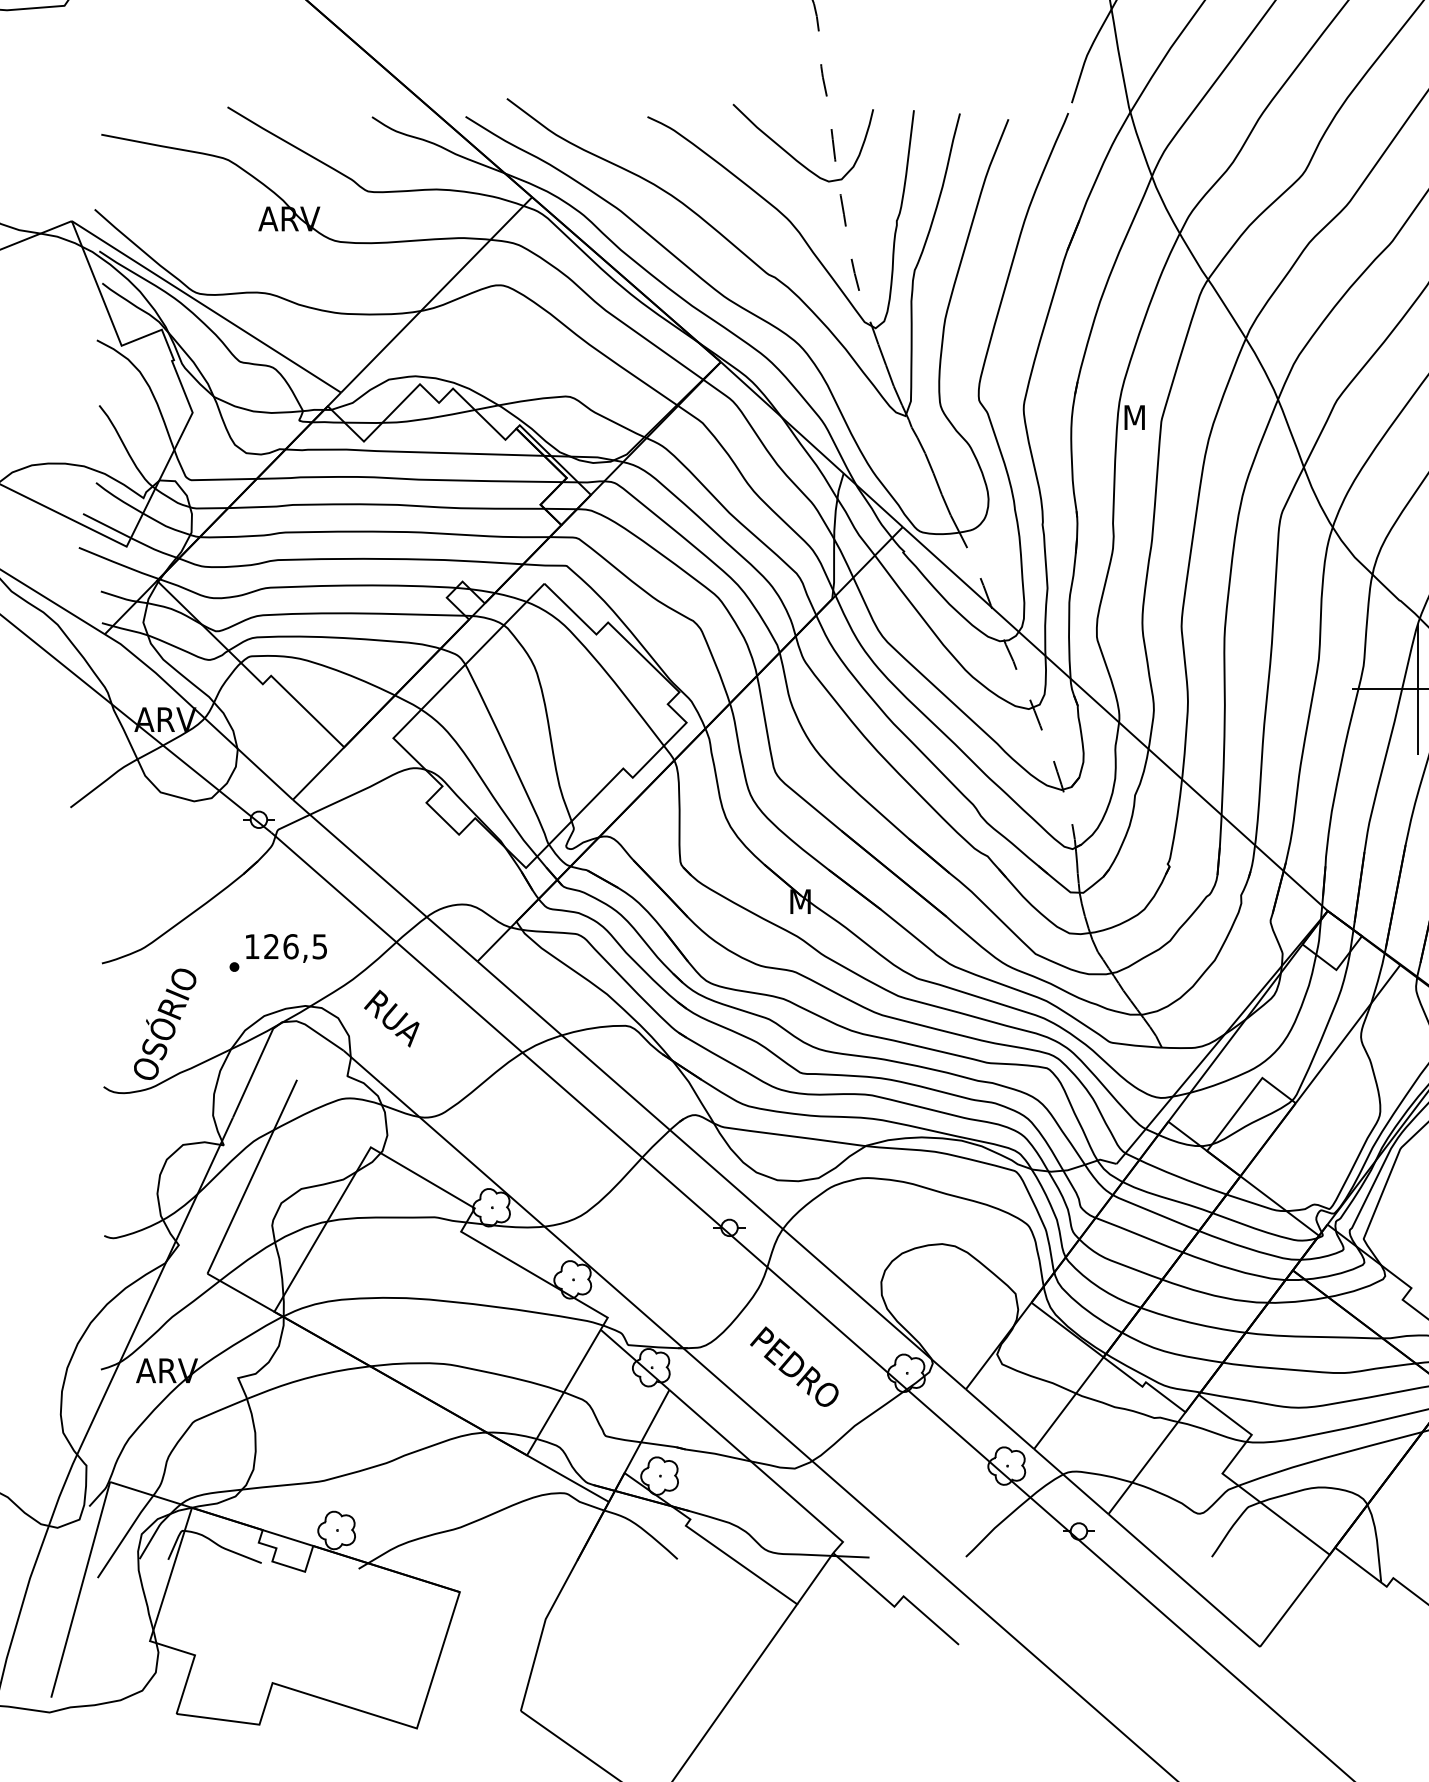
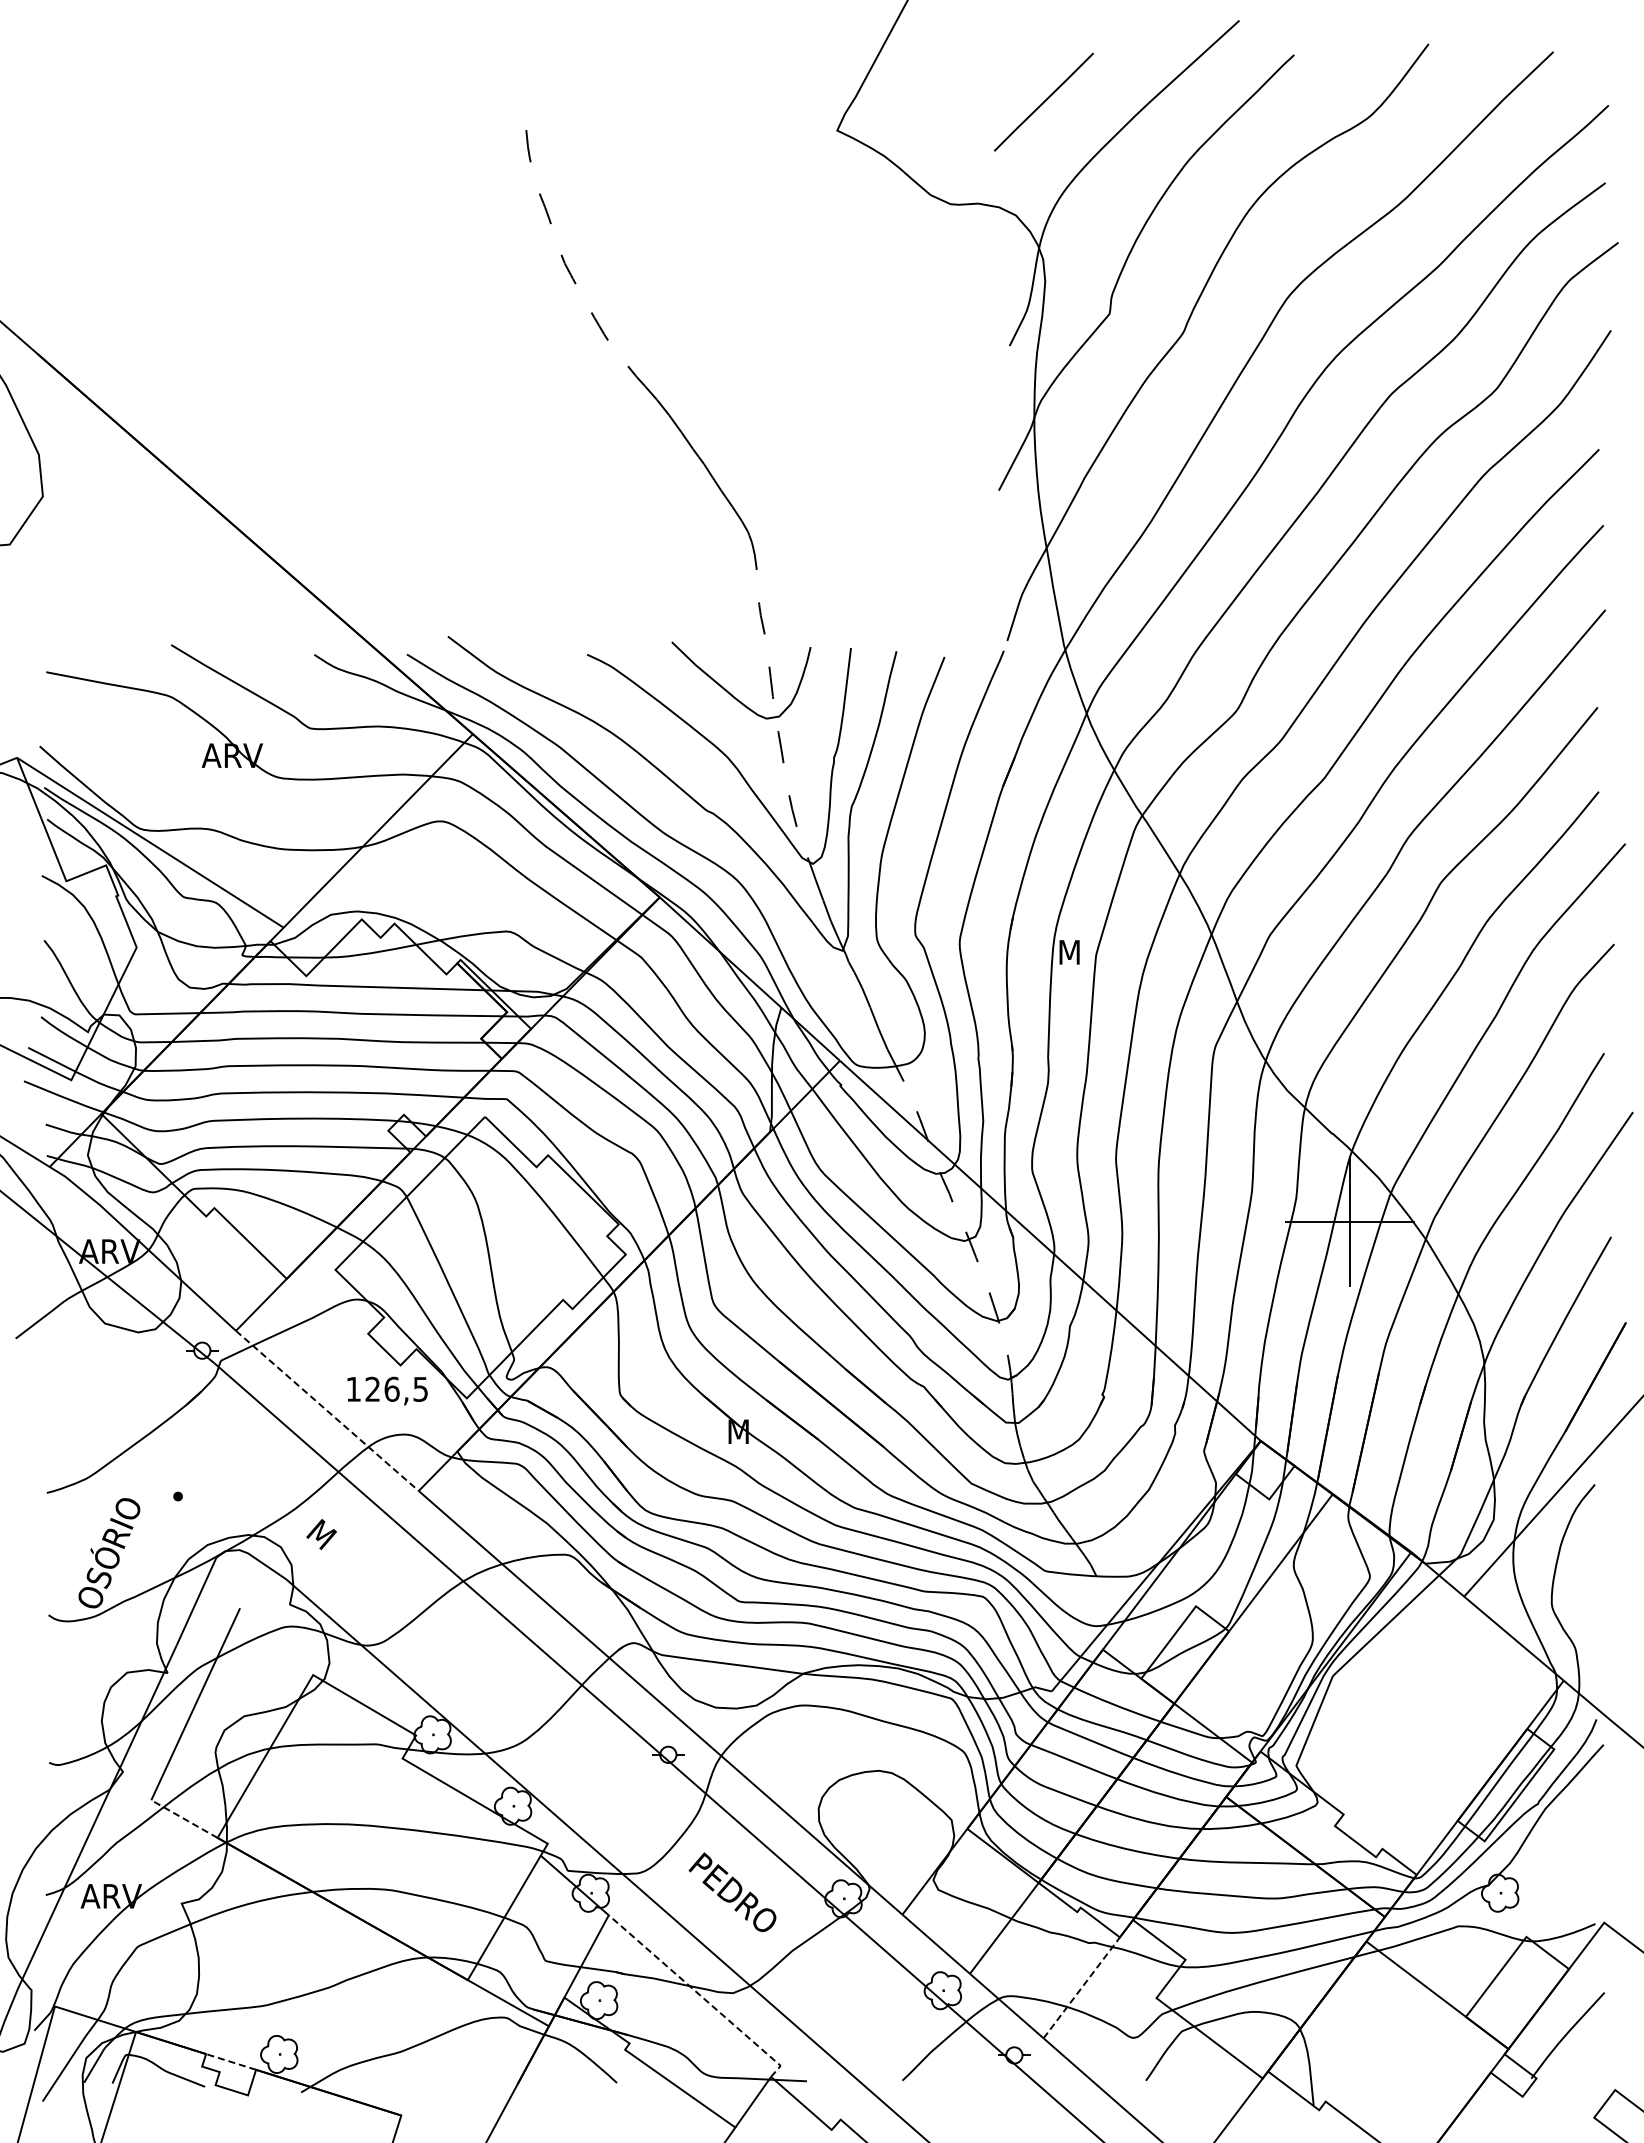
line: (385, 880) -> (327, 1410), solid -> dashed
text: (286, 947) -> (387, 1390), moved
text: (393, 1019) -> (335, 1548), RUA -> M
line: (240, 1292) -> (184, 1818), solid -> dashed
line: (1147, 1462) -> (1082, 1987), solid -> dashed
line: (762, 1470) -> (700, 1995), solid -> dashed
line: (287, 1537) -> (230, 2061), solid -> dashed

